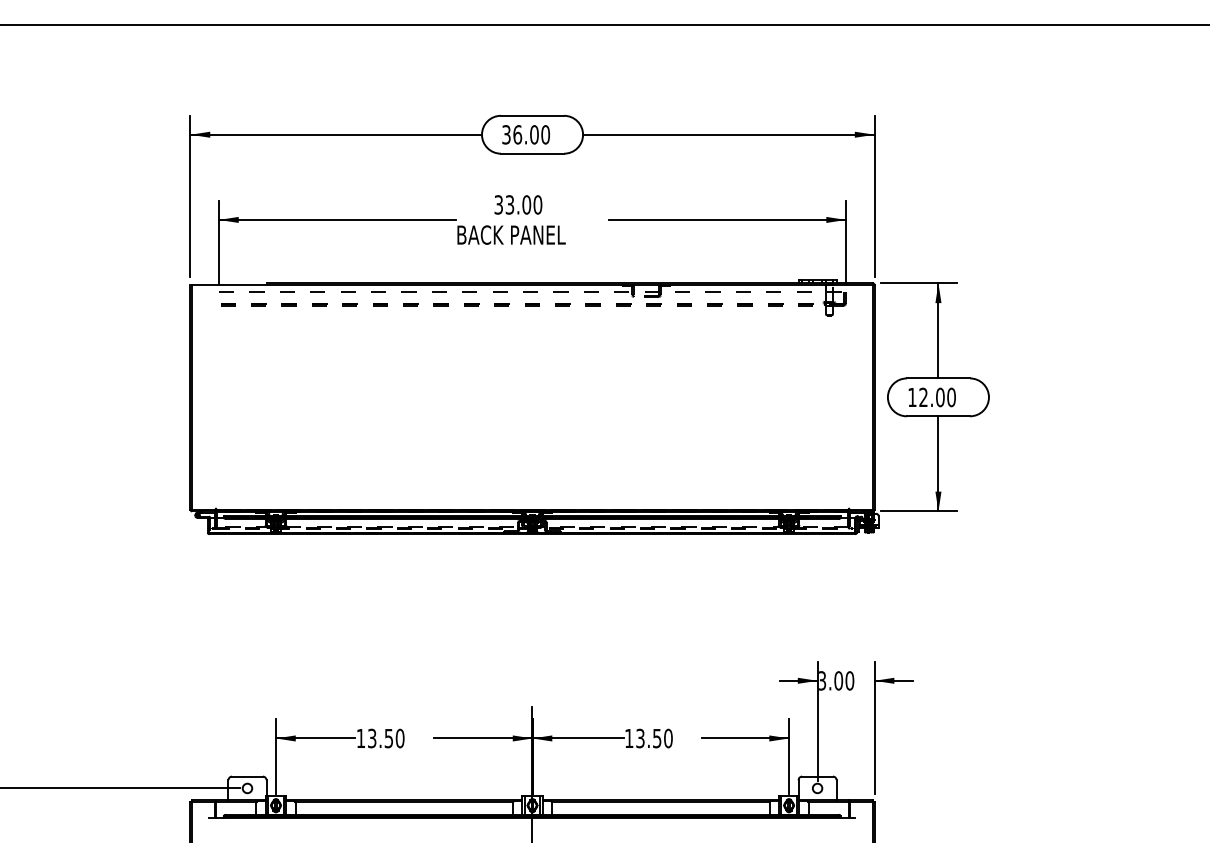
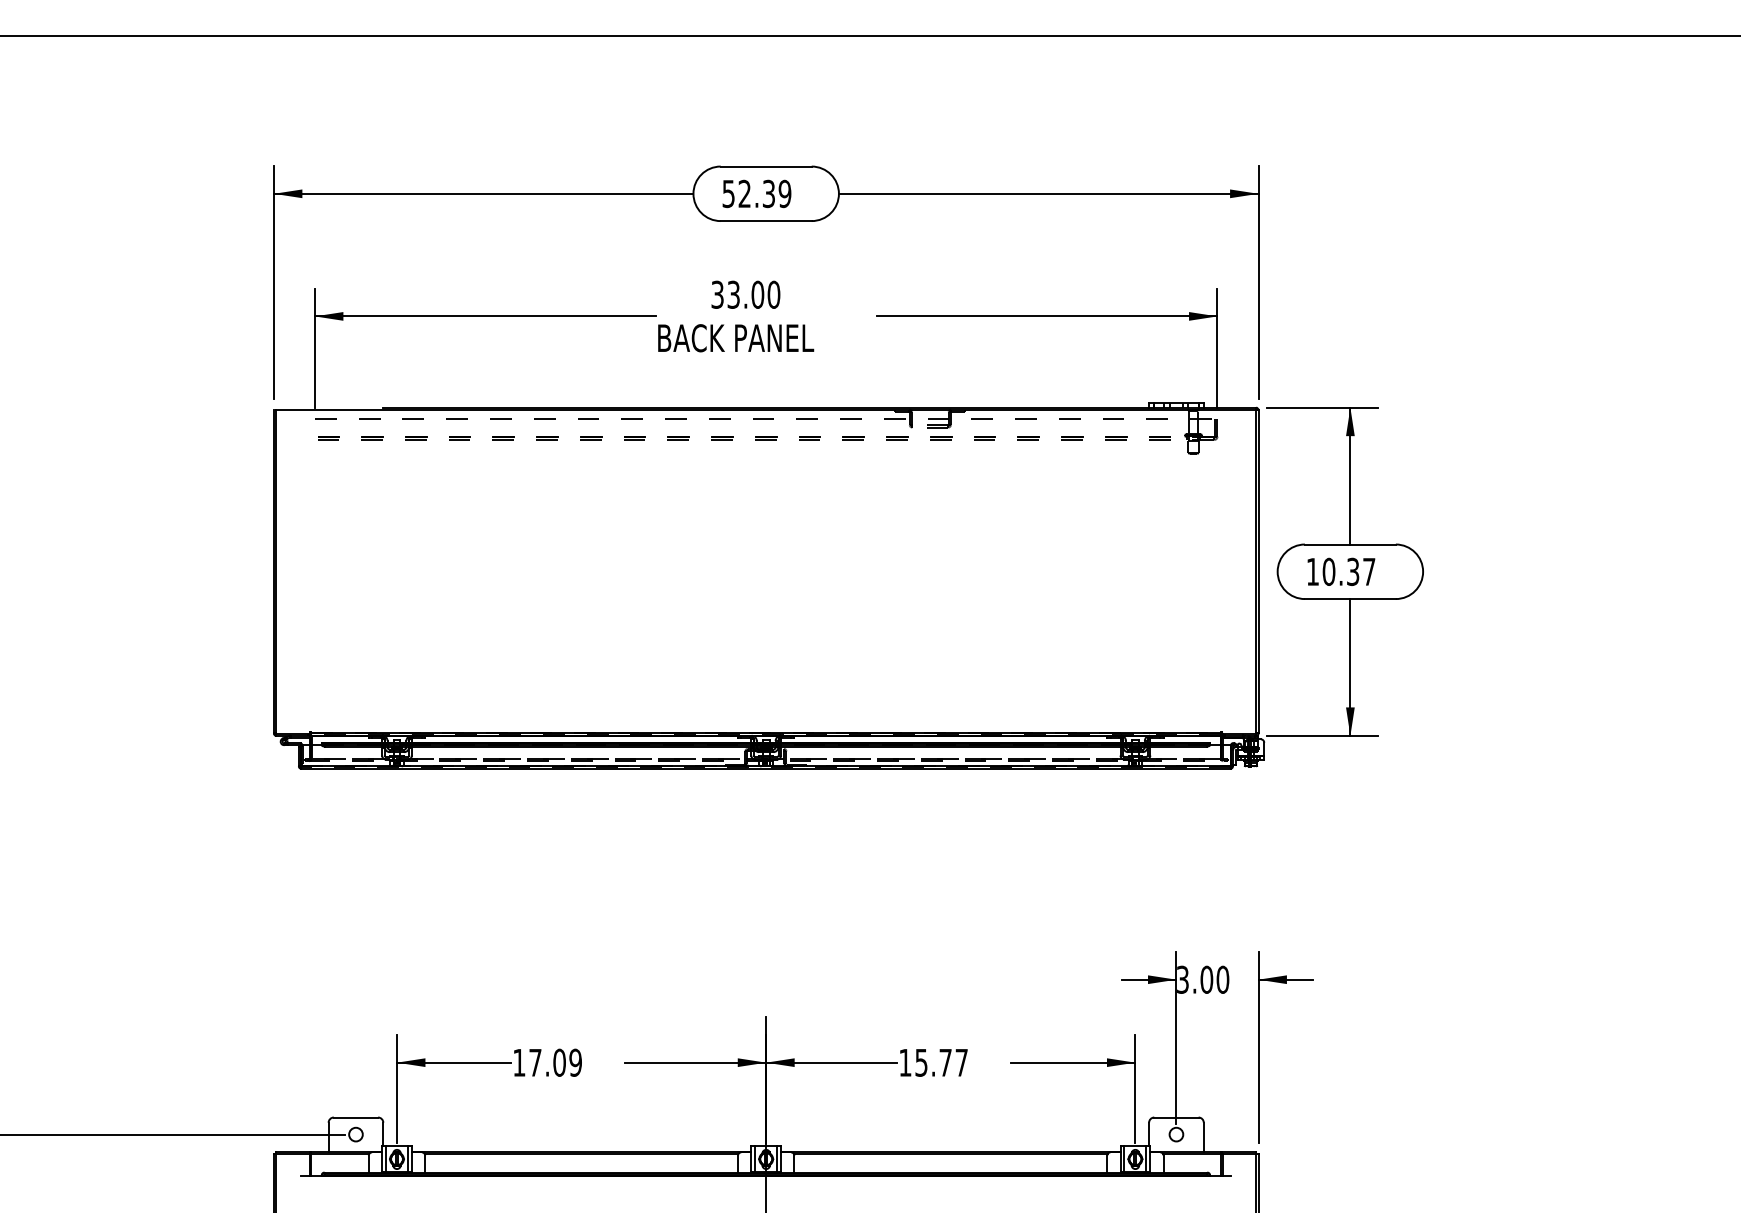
text: (525, 134) -> (756, 193), 36.00 -> 52.39
text: (937, 397) -> (1349, 571), 12.00 -> 10.37
text: (386, 738) -> (556, 1062), 13.50 -> 17.09
text: (654, 738) -> (941, 1062), 13.50 -> 15.77

